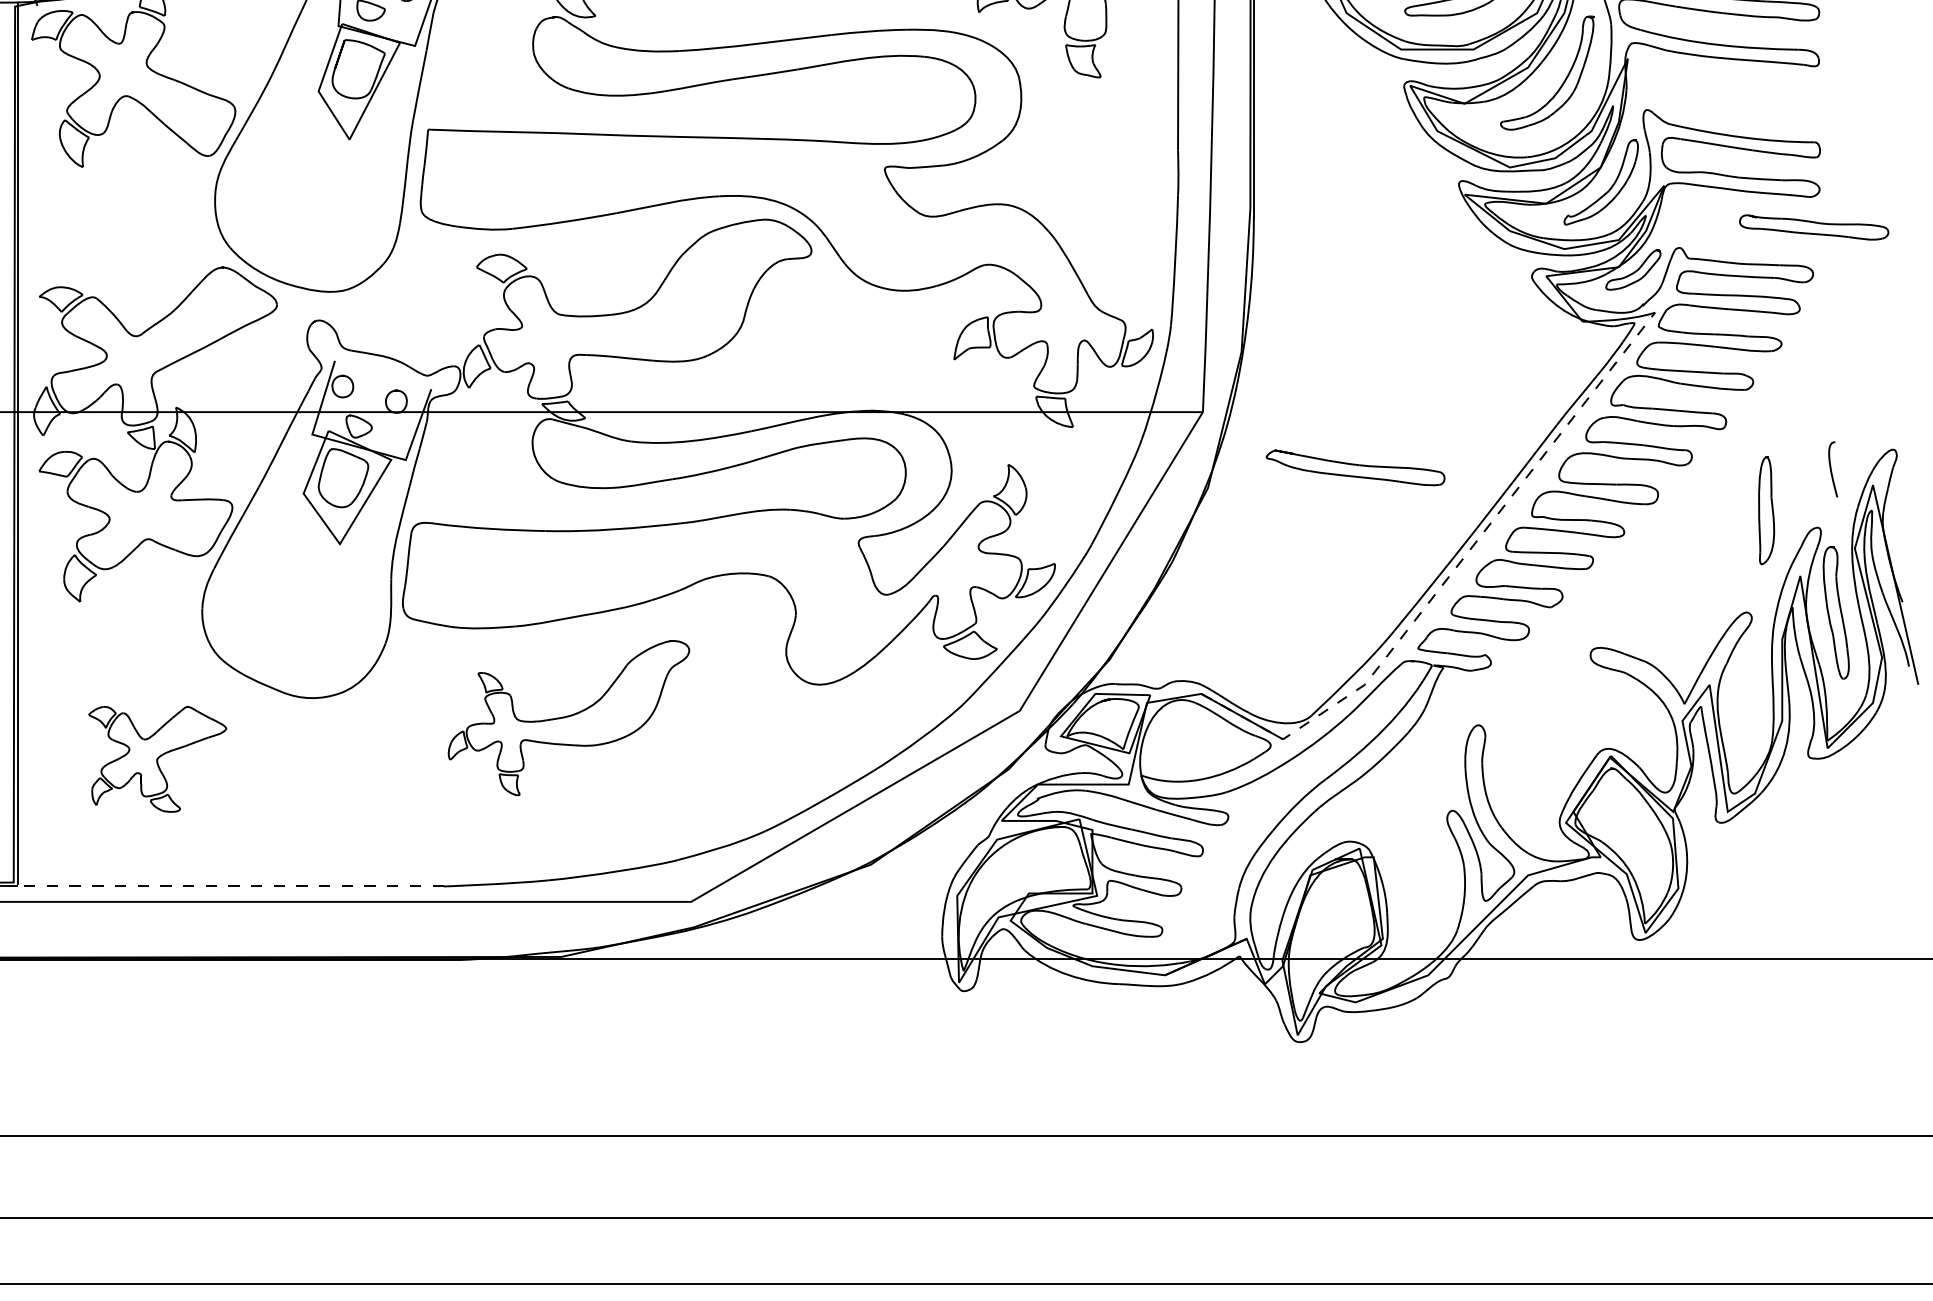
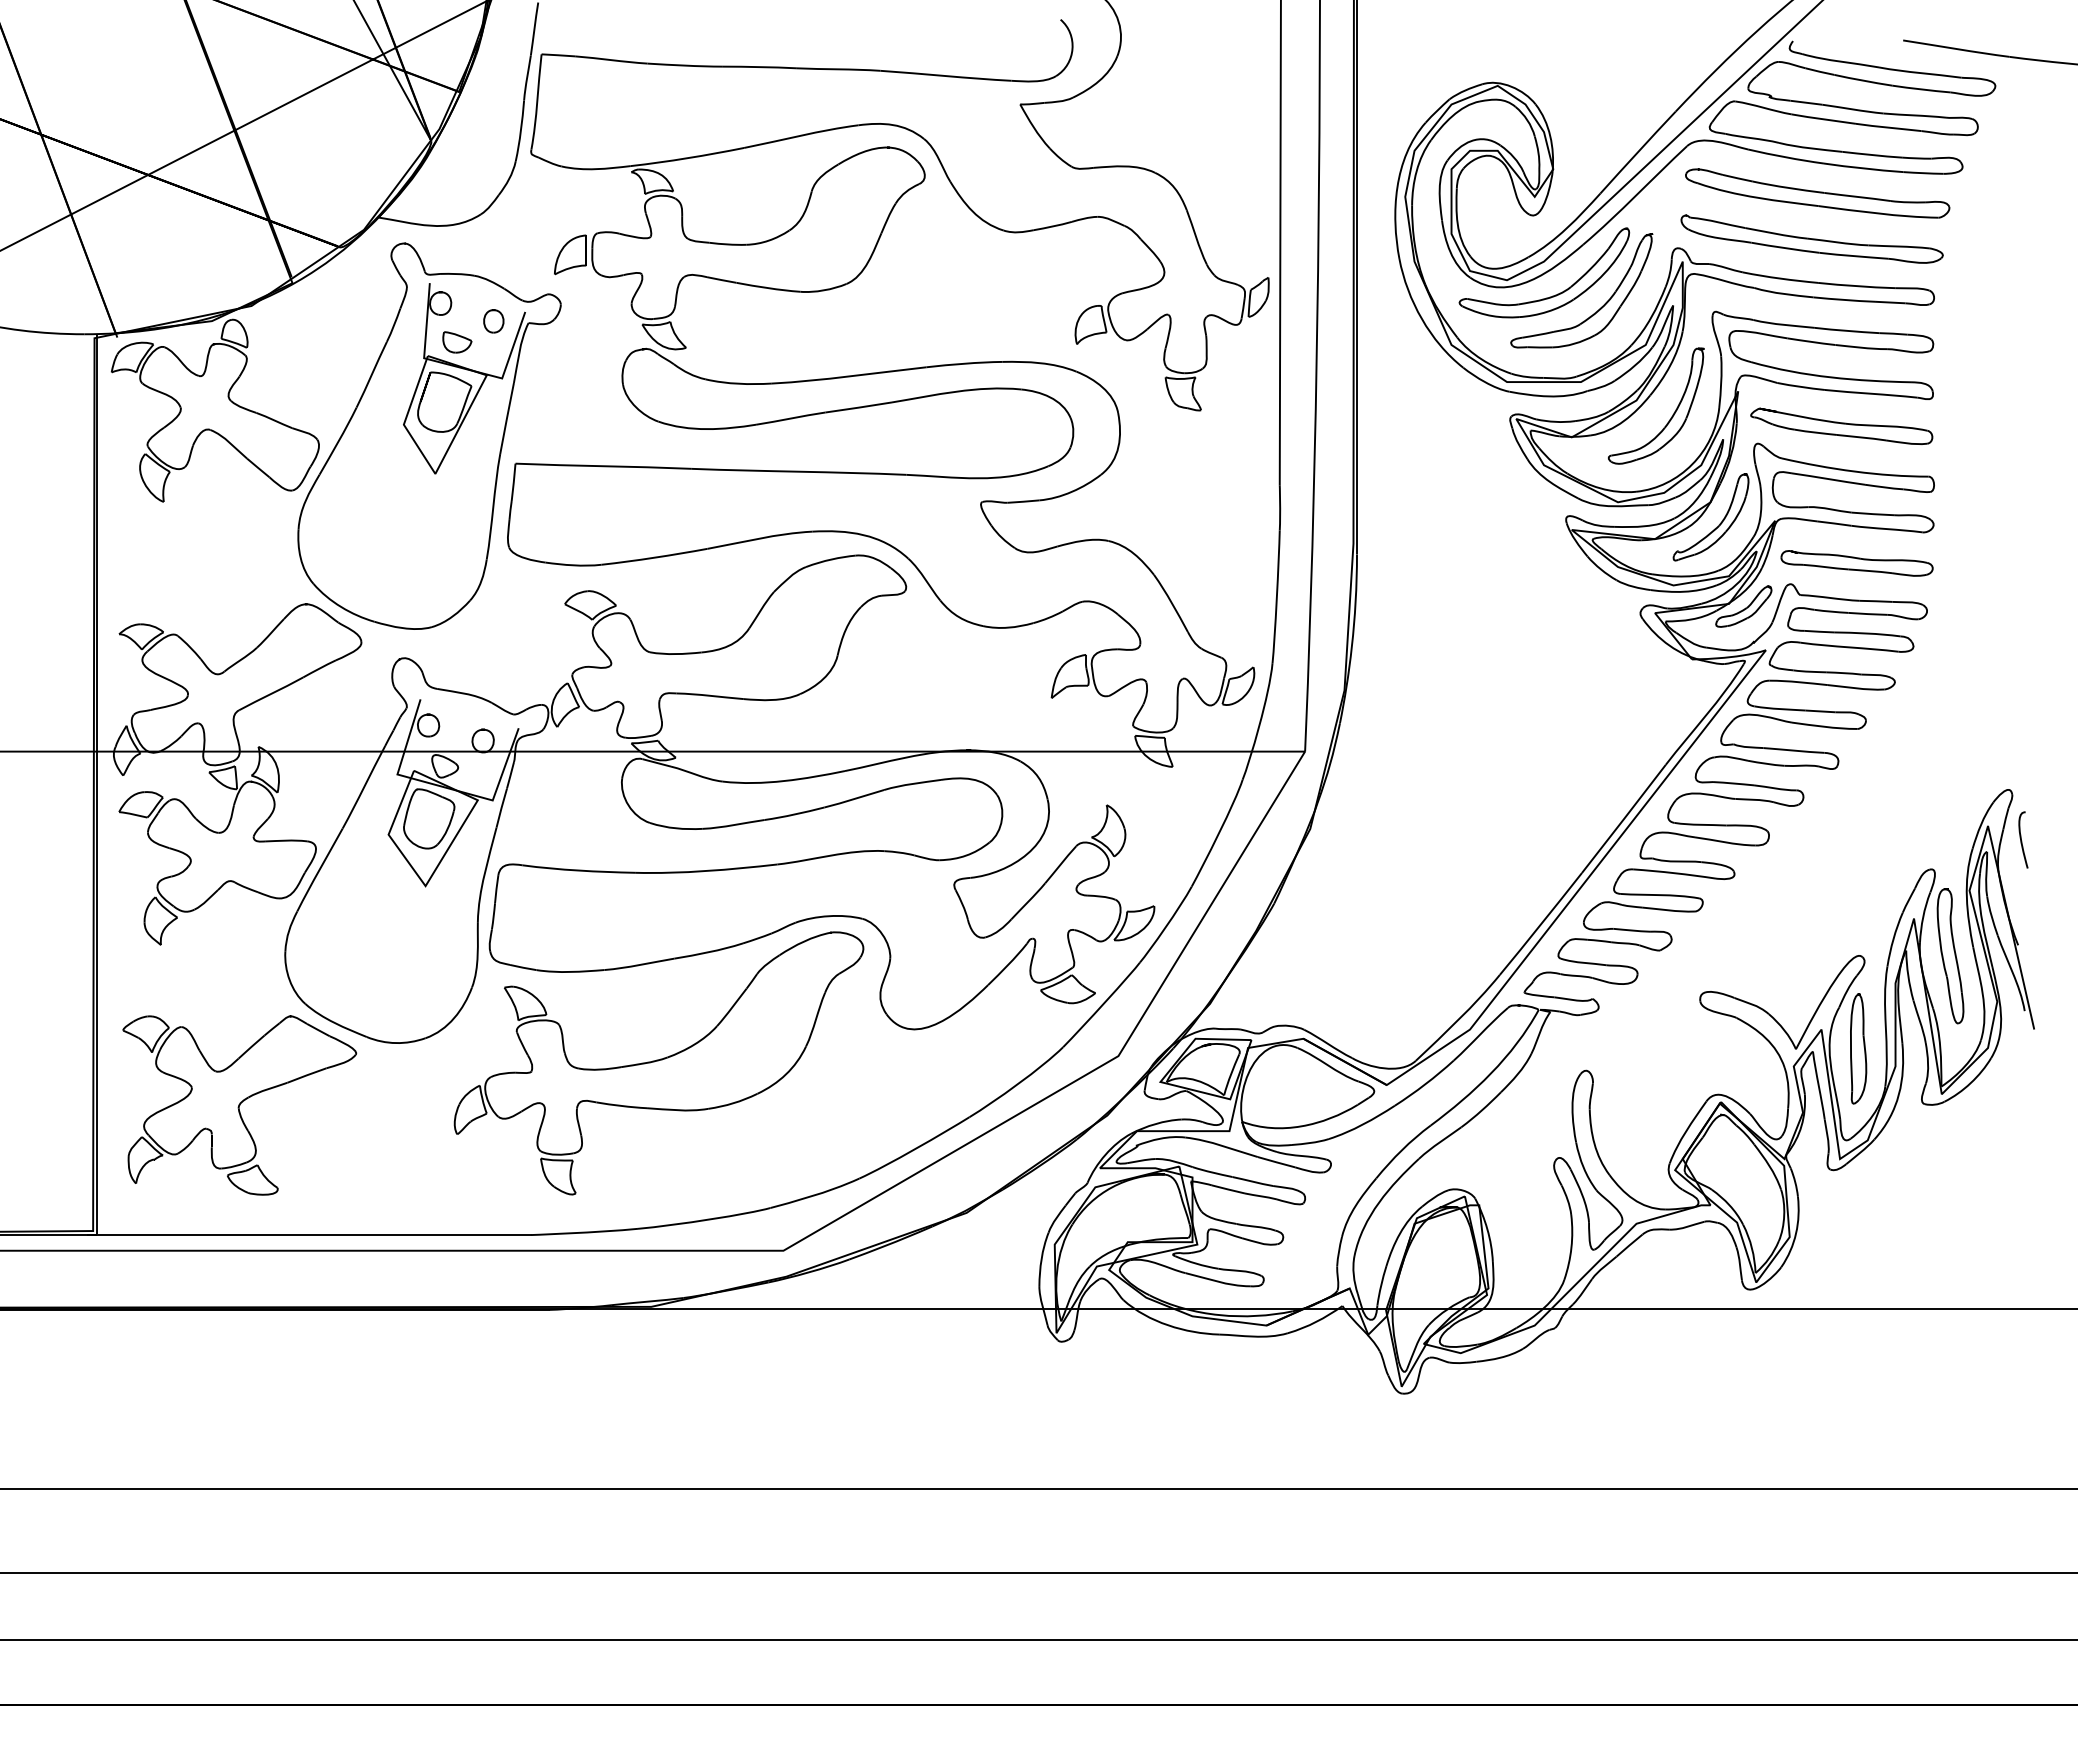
part: (1813, 227) -> (1856, 563), moved
part: (1355, 466) -> (1841, 425), moved
curve: (1831, 468) -> (2021, 839), moved
part: (1766, 510) -> (1858, 1048), moved
line: (1450, 574) -> (1557, 917), dashed -> solid
part: (568, 718) -> (658, 1063), size x1.67
part: (157, 759) -> (239, 1105), size x1.67
line: (225, 886) -> (308, 1235), dashed -> solid

